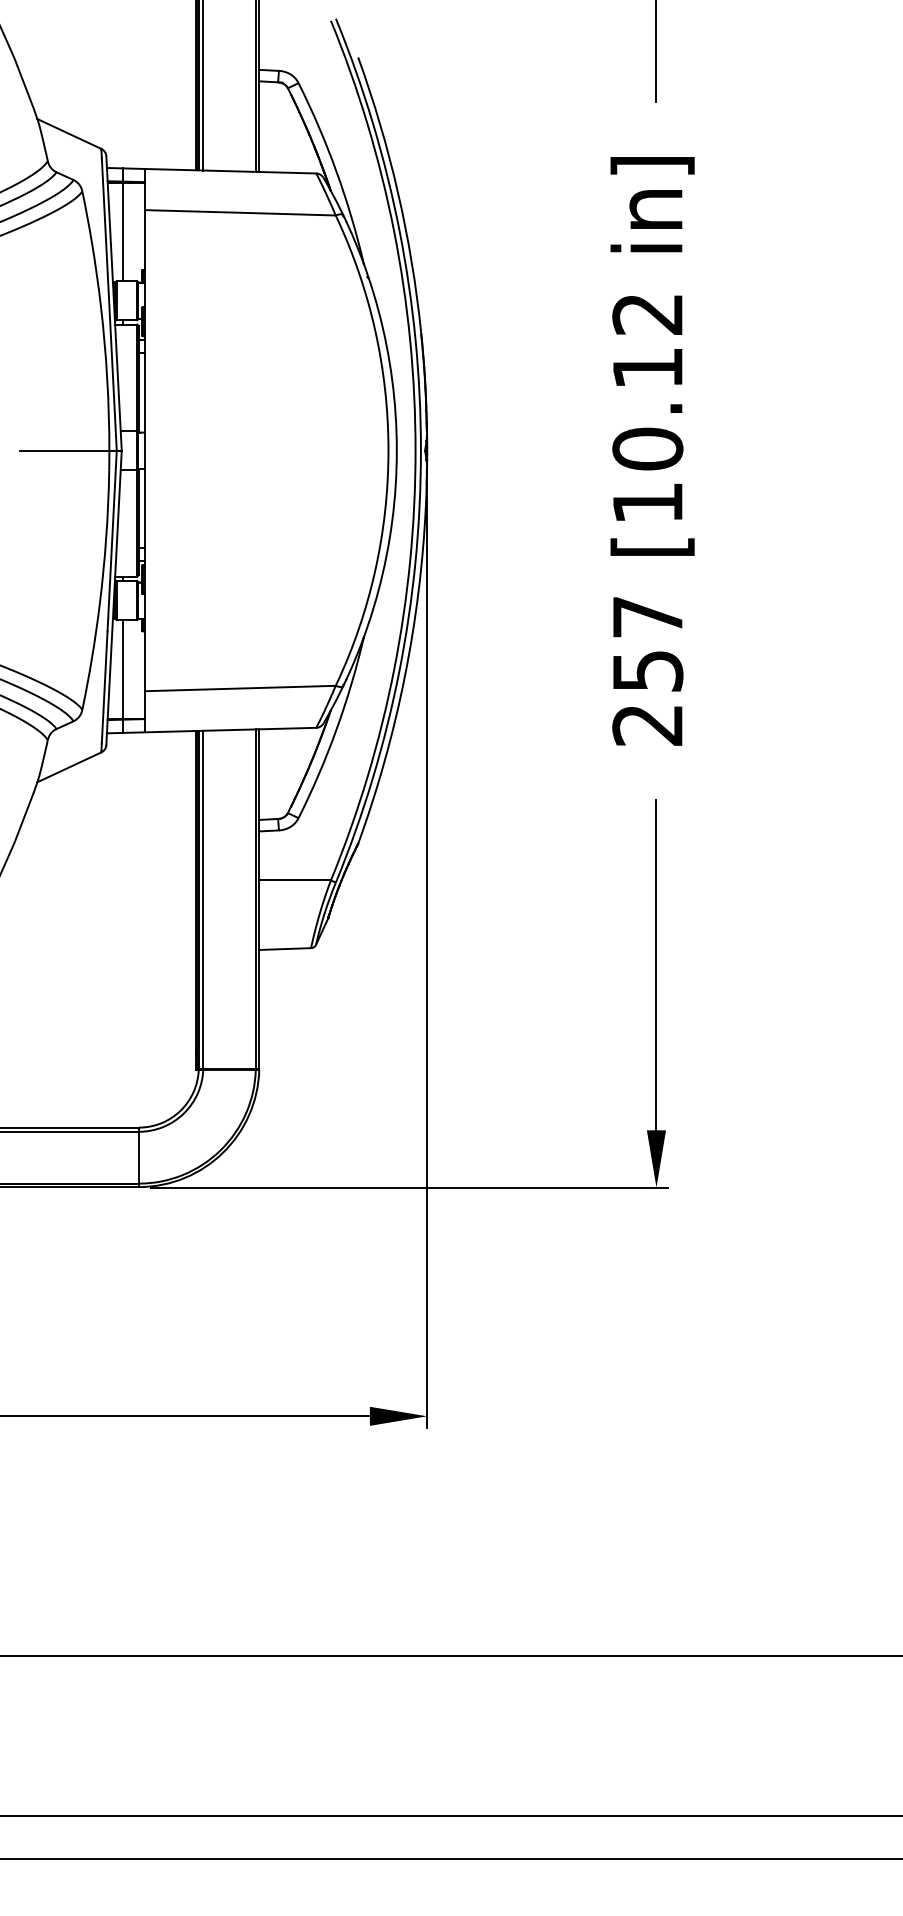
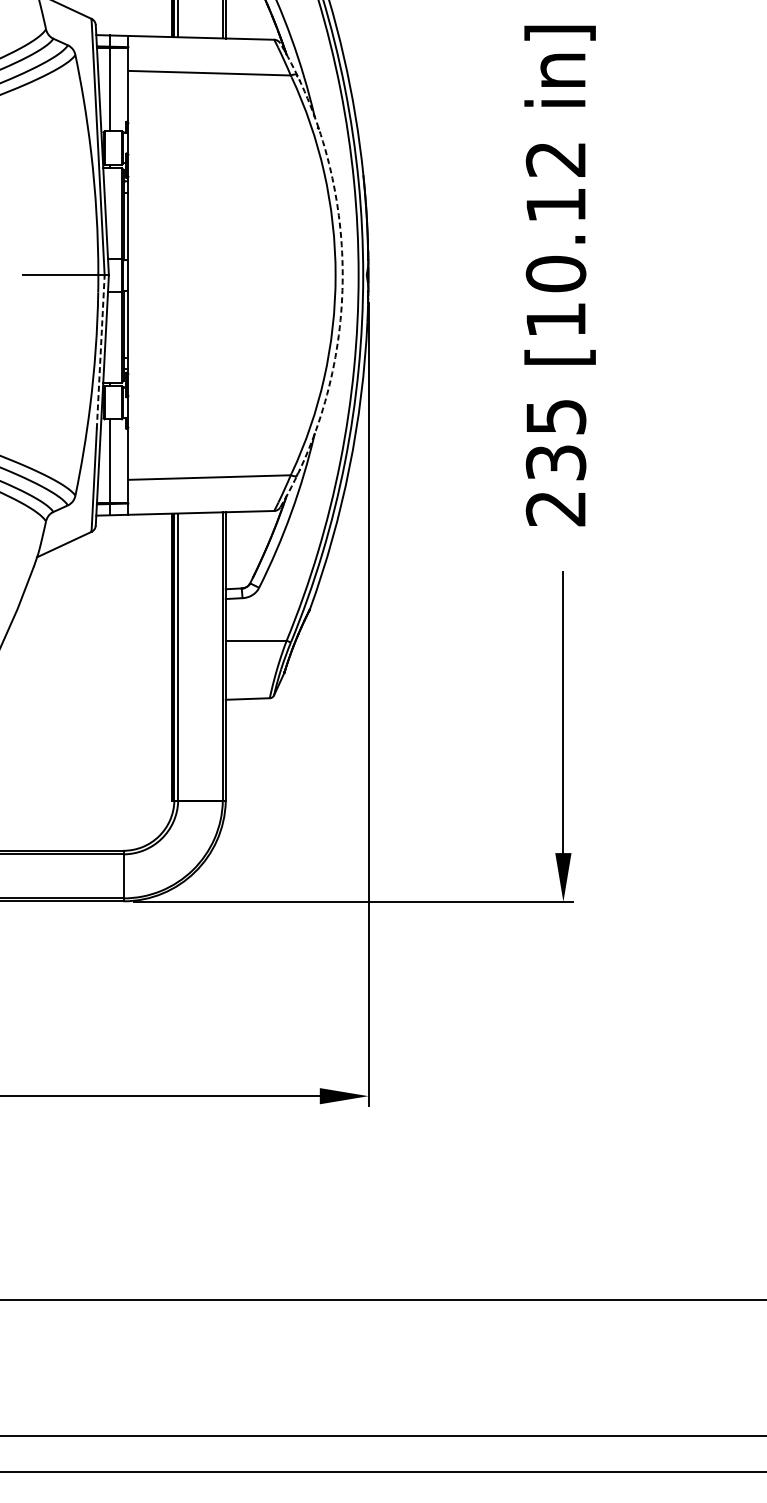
arc: (396, 450) -> (342, 275), solid -> dashed
line: (112, 541) -> (101, 352), solid -> dashed
text: (647, 644) -> (555, 440), 257 -> 235

